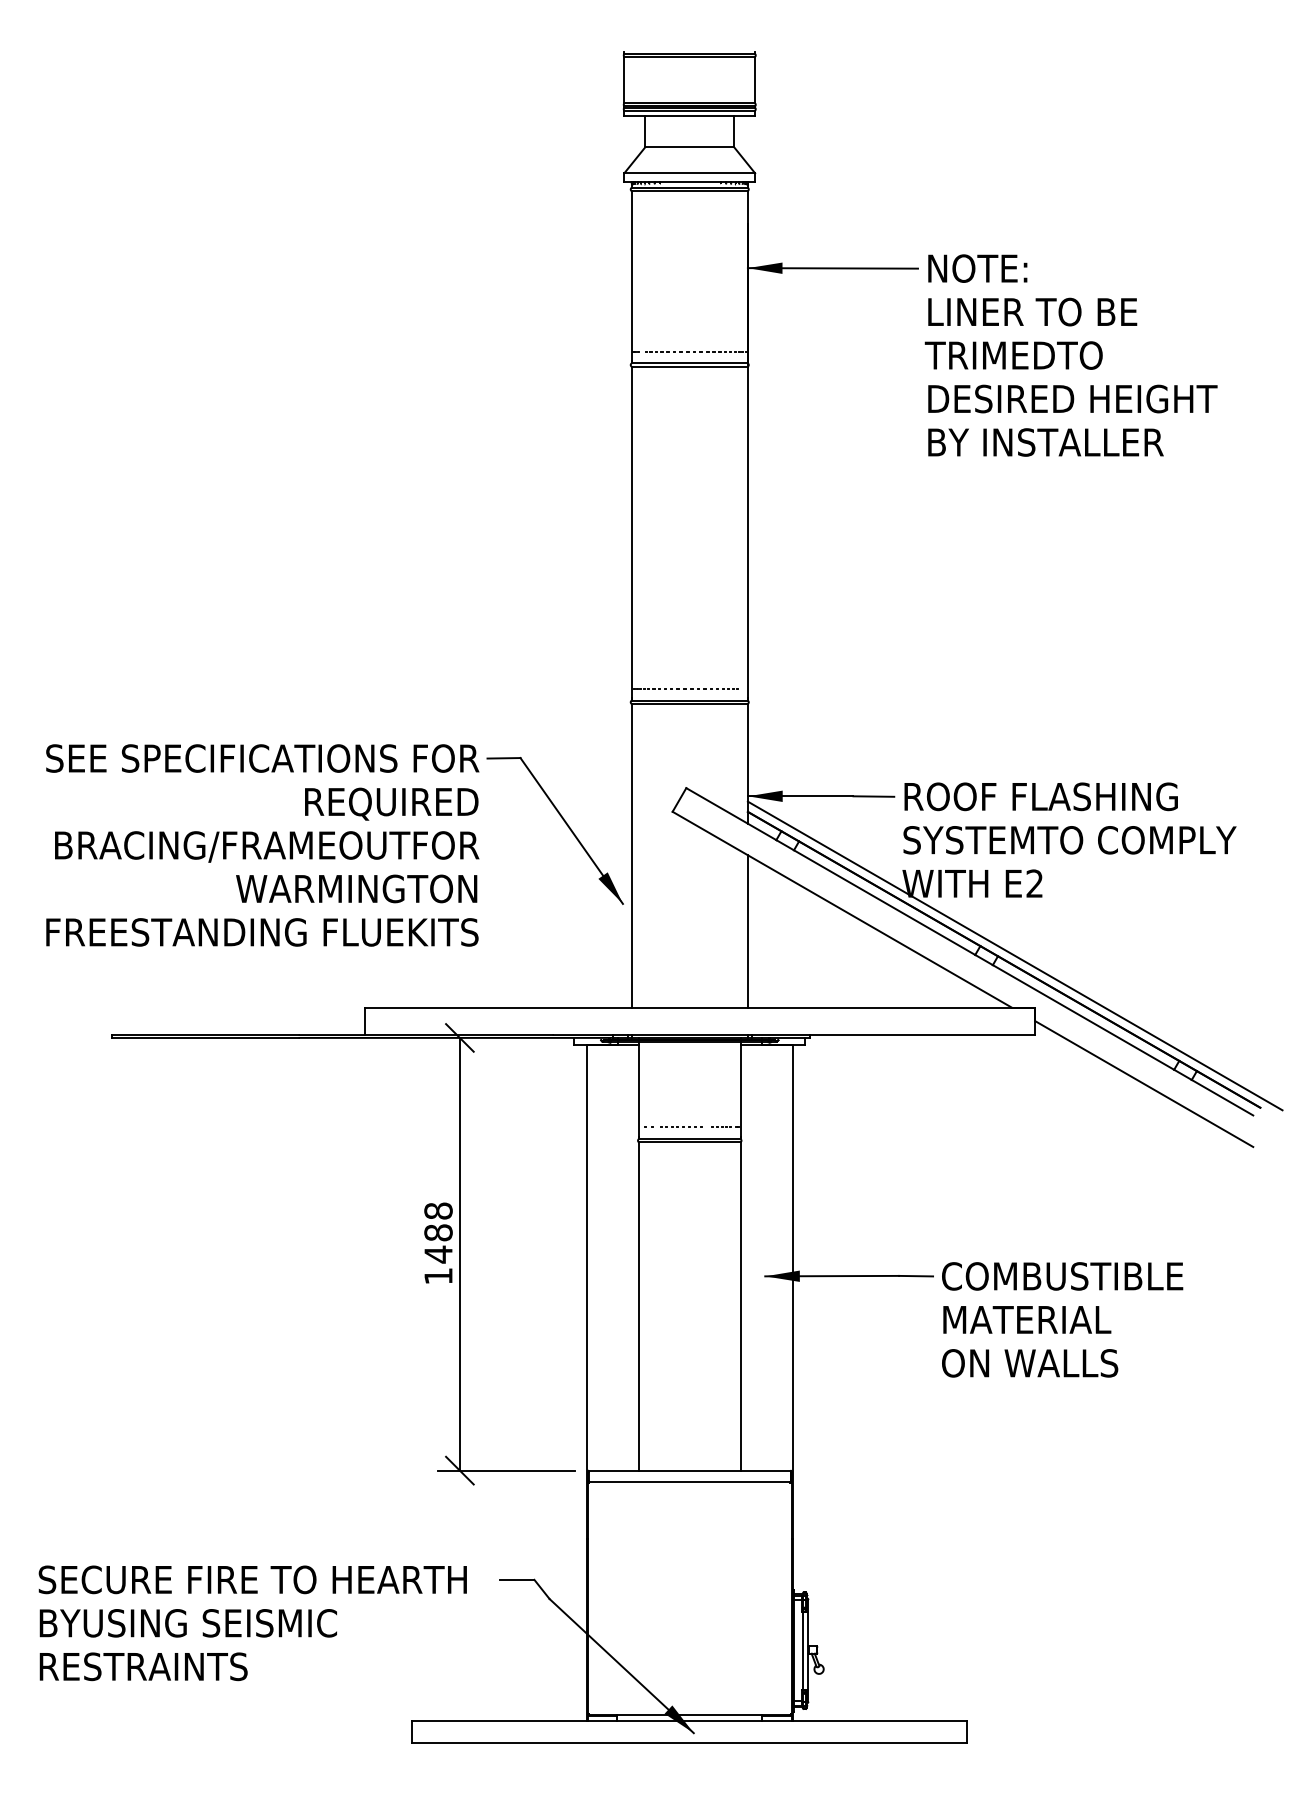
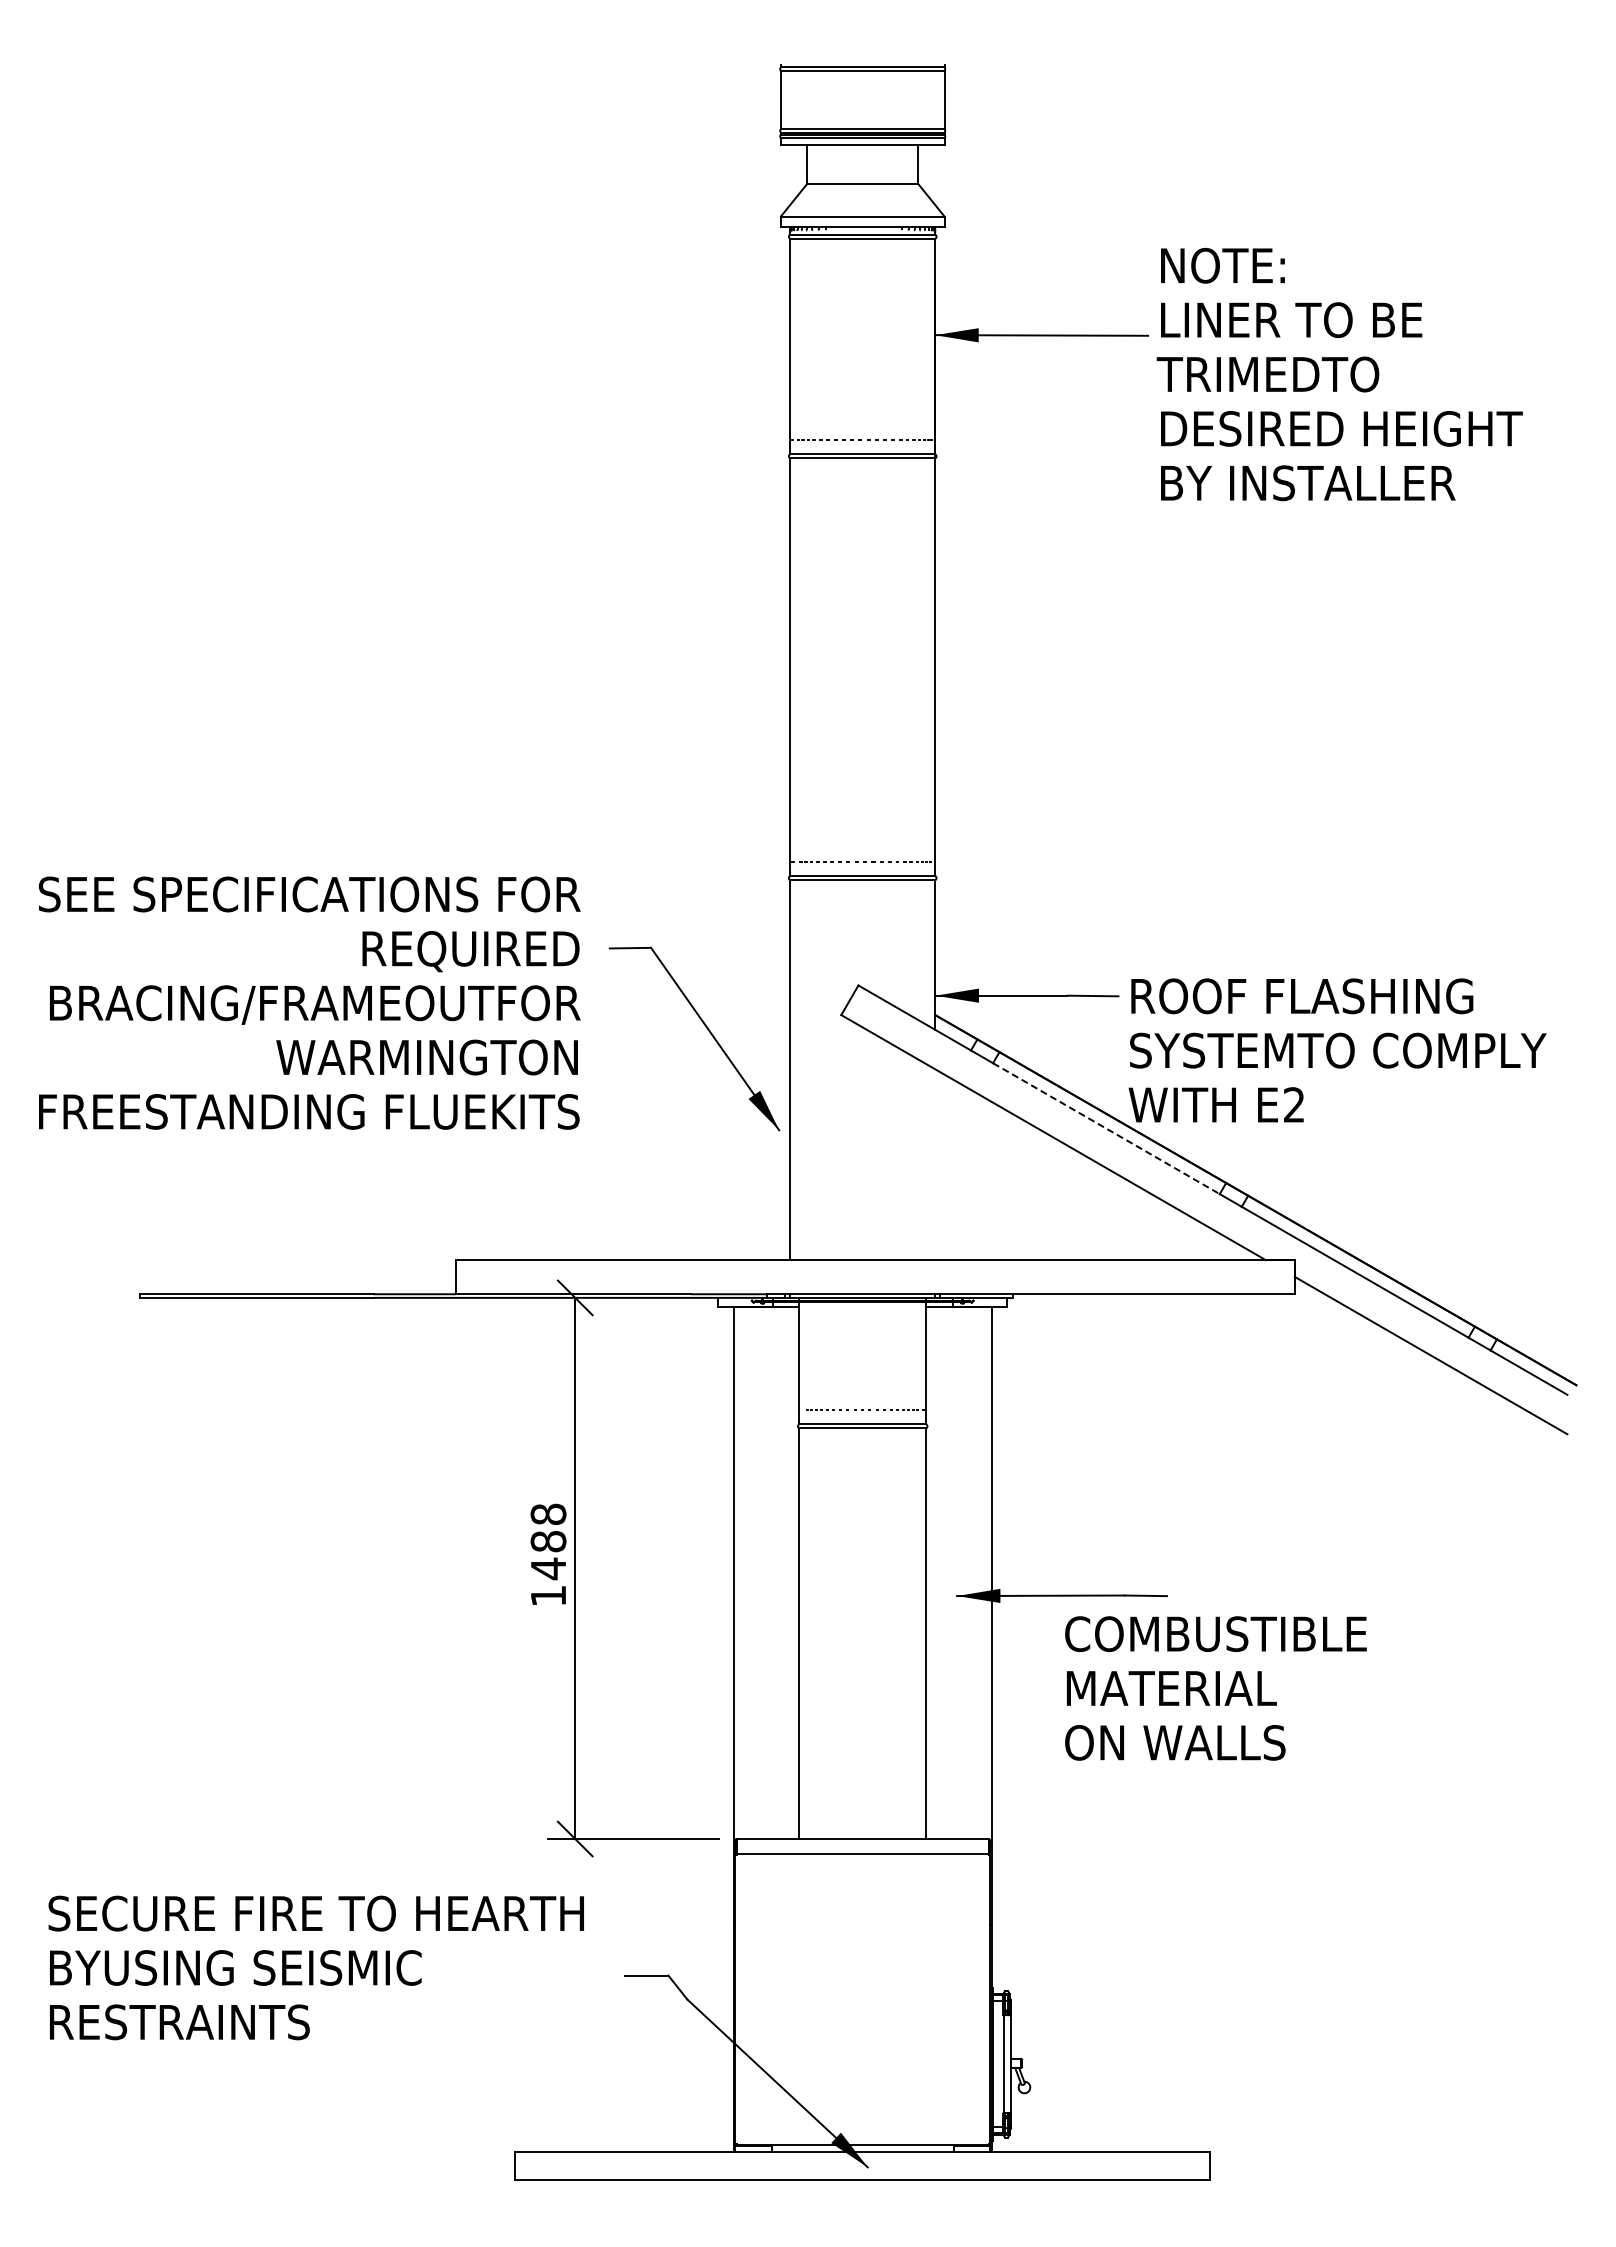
text: (1070, 355) -> (1339, 374), moved
text: (262, 844) -> (309, 1002), moved
line: (884, 902) -> (1106, 1128), solid -> dashed
line: (747, 931) -> (935, 1164), removed
line: (1015, 956) -> (1269, 1195), removed
text: (1062, 1319) -> (1215, 1688), moved
text: (252, 1622) -> (315, 1967), moved

